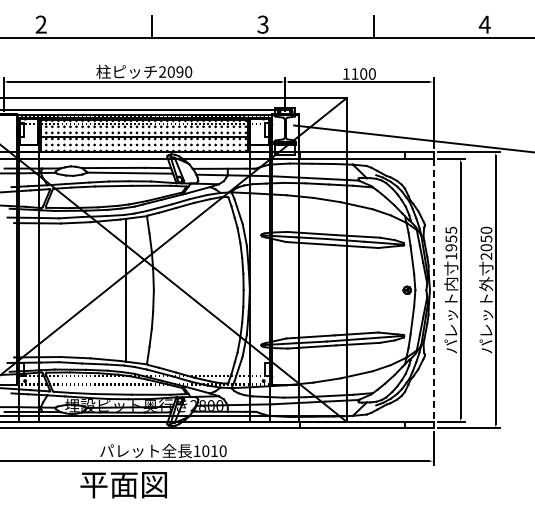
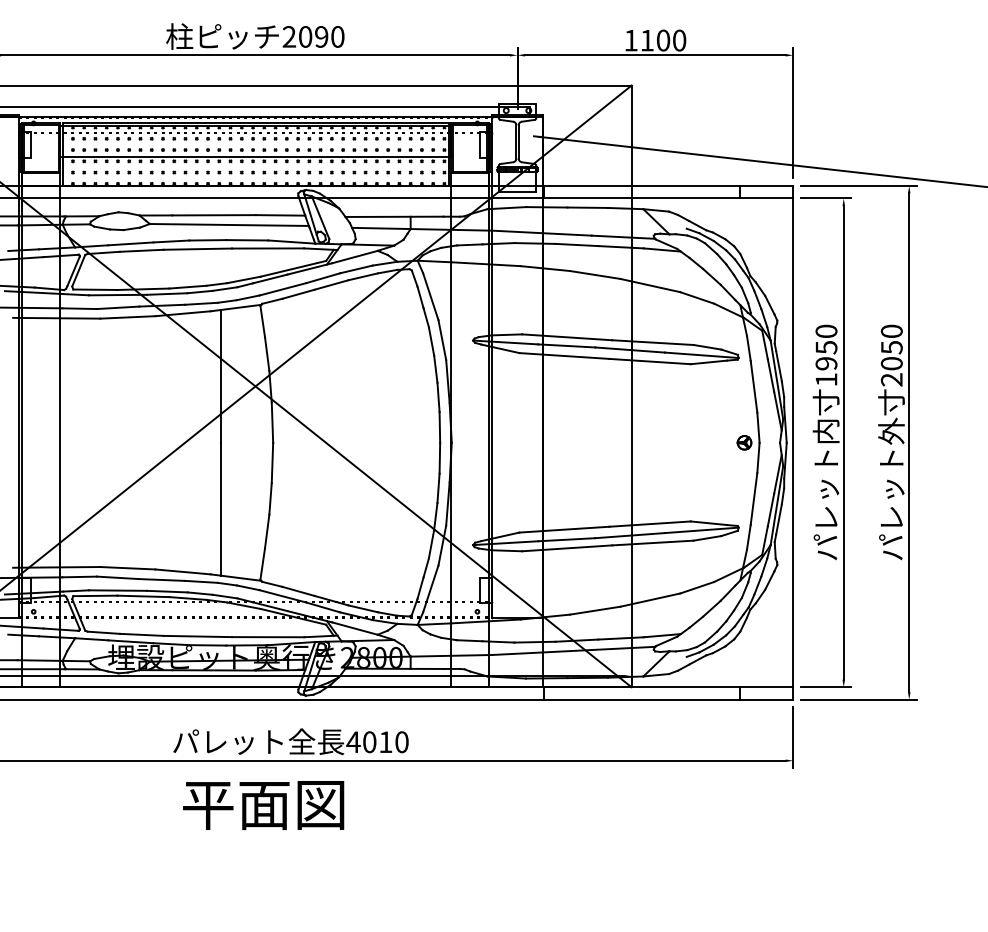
text: (451, 229) -> (826, 329), 1955 -> 1950
line: (433, 290) -> (793, 443), dashed -> solid
text: (196, 450) -> (352, 740), 1010 -> 4010
text: (123, 485) -> (263, 805), moved

